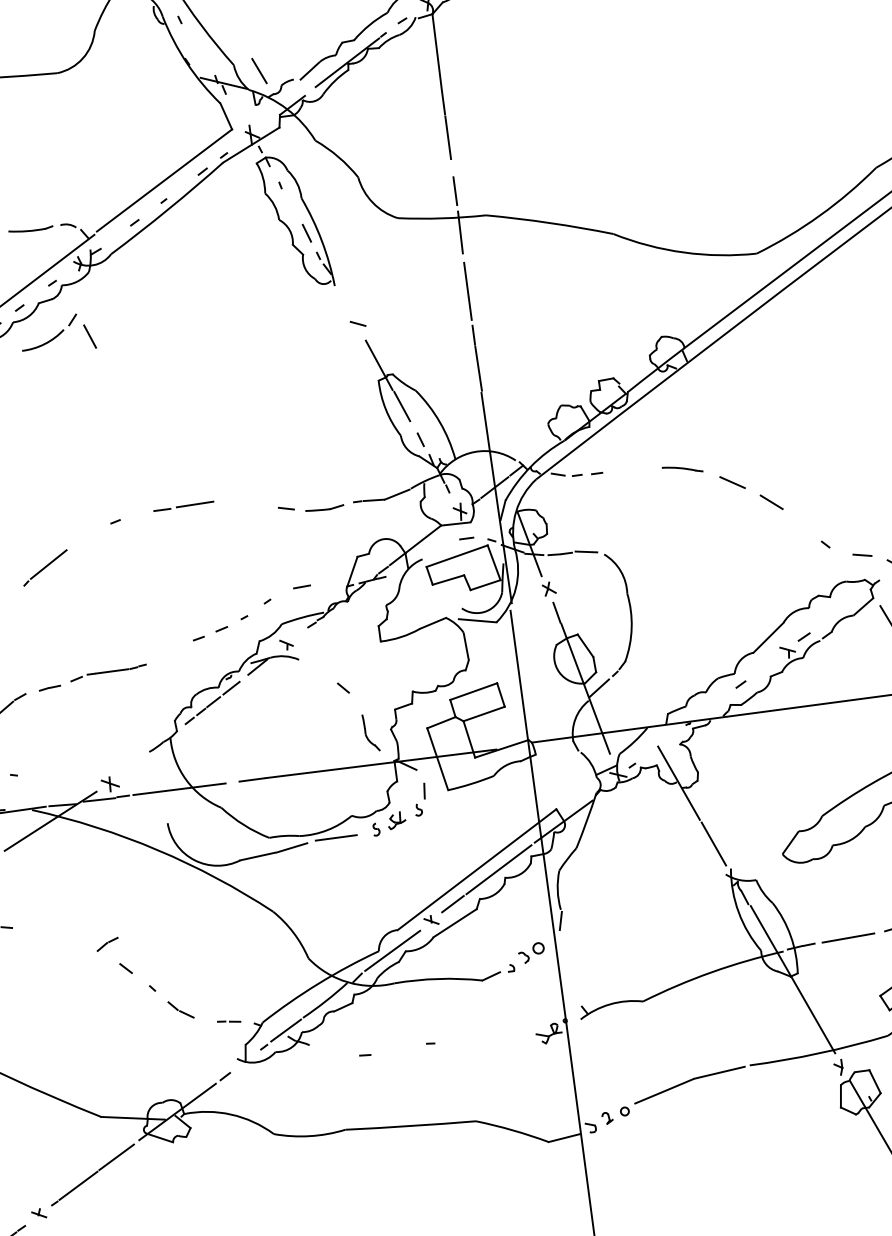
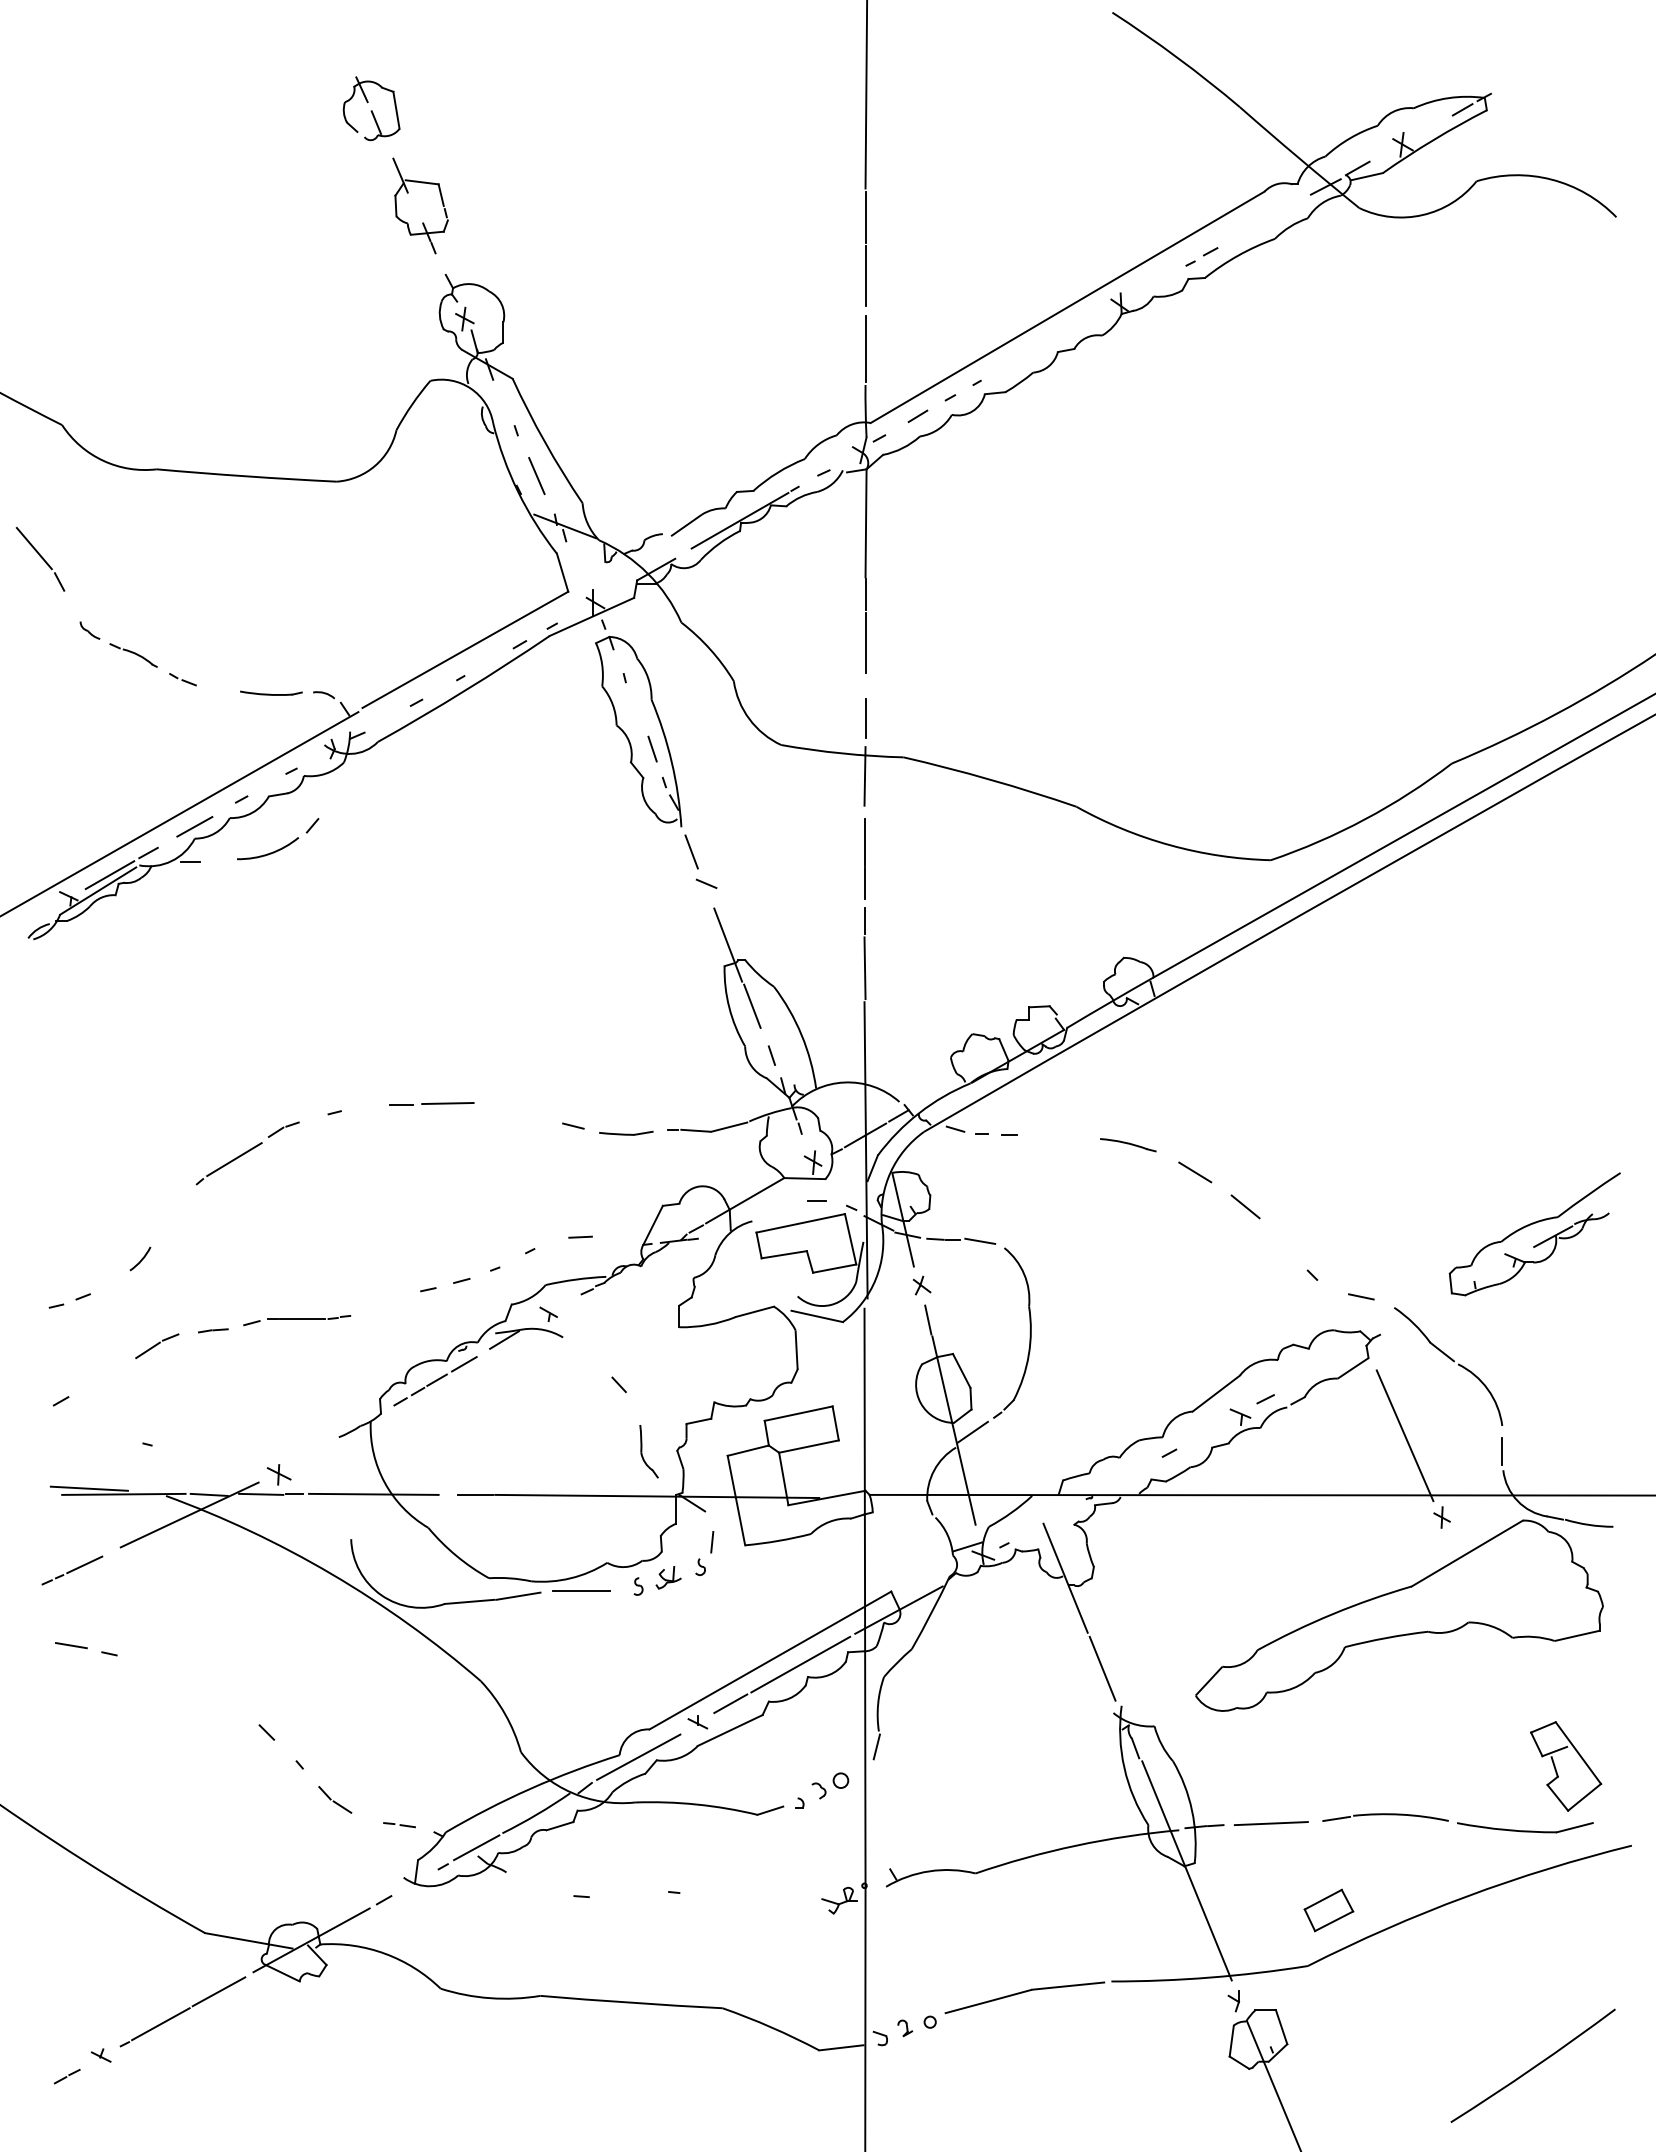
line: (259, 70) -> (536, 475), moved
line: (89, 336) -> (691, 851), moved
part: (107, 944) -> (283, 1129), moved

